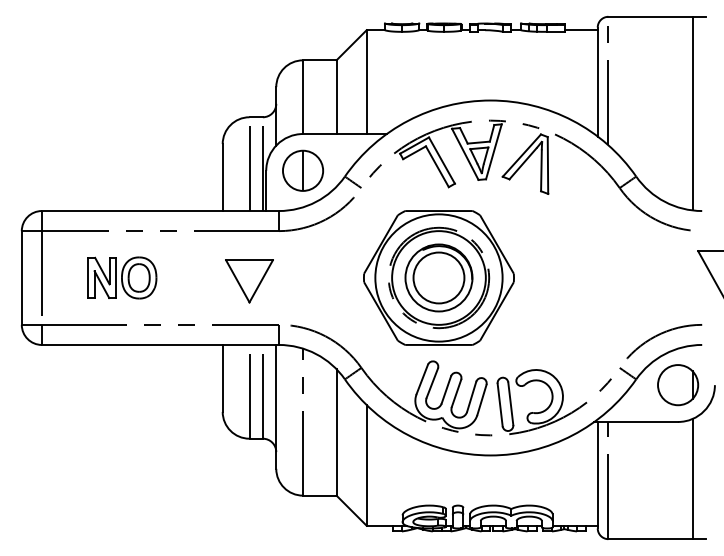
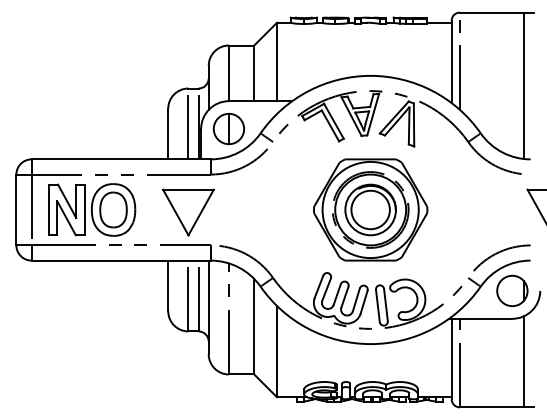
part: (122, 277) -> (92, 209), size x1.67
part: (438, 277) -> (370, 209), moved
part: (249, 281) -> (188, 212), size x1.43

